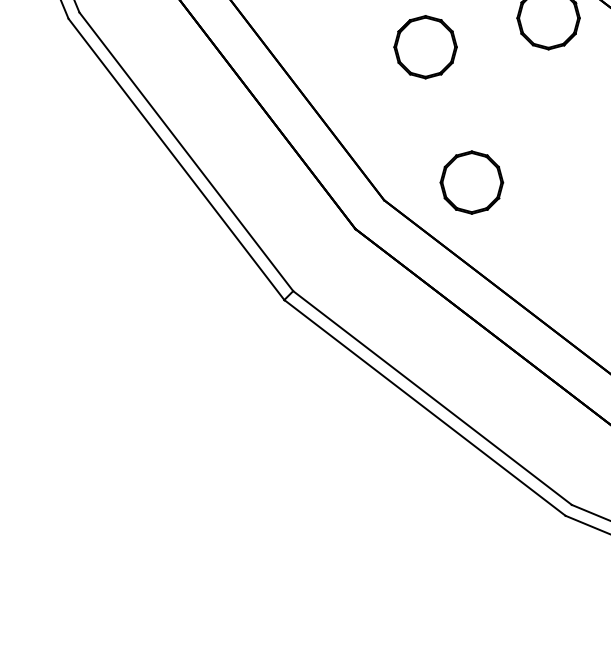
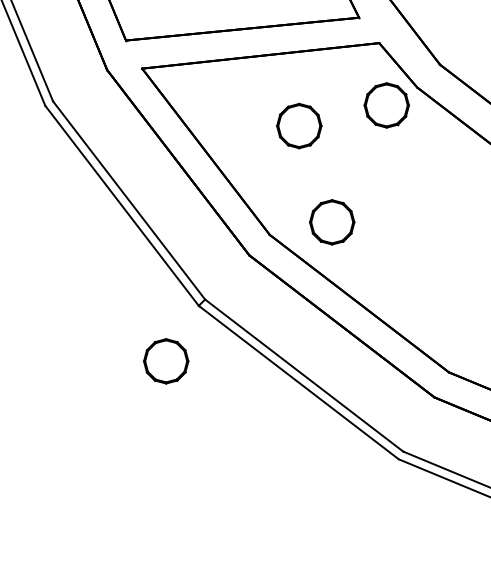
part: (238, 378) -> (166, 361), added

